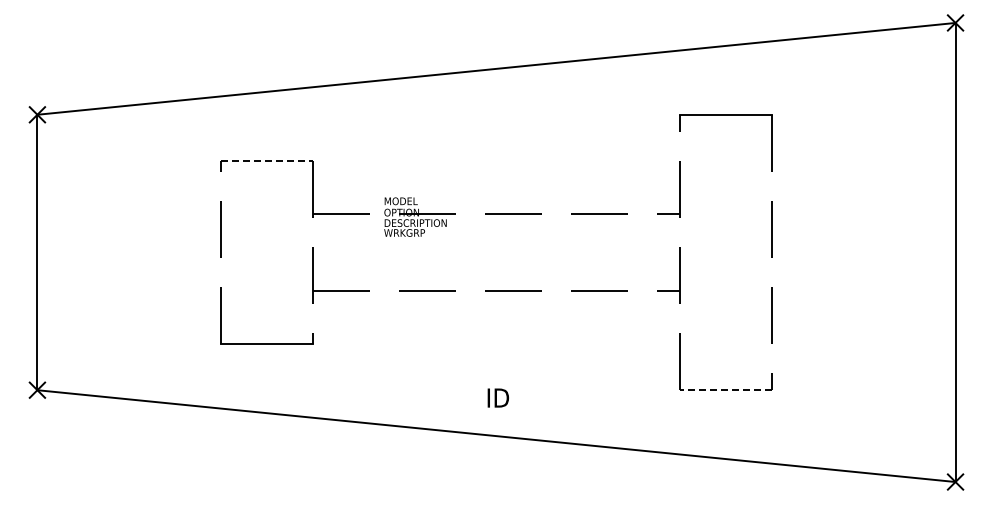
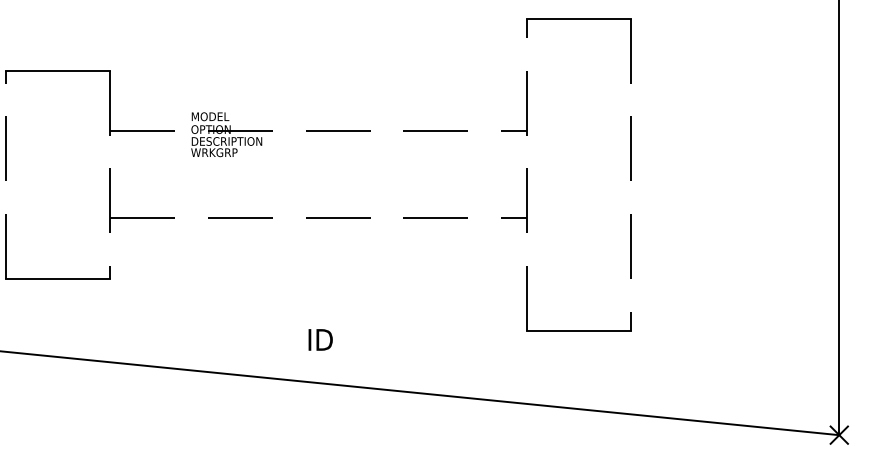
line: (266, 160) -> (57, 70), dashed -> solid
line: (726, 390) -> (579, 331), dashed -> solid

